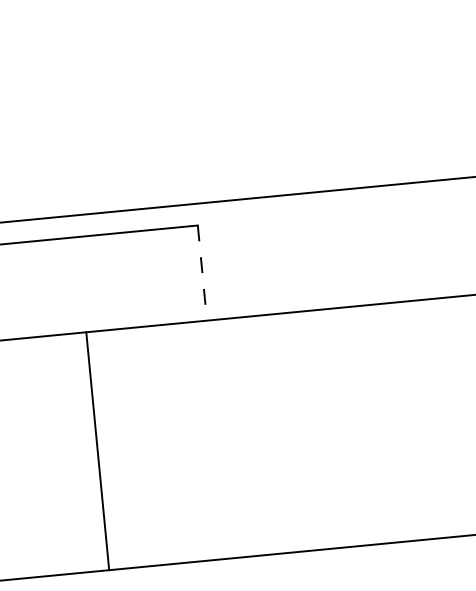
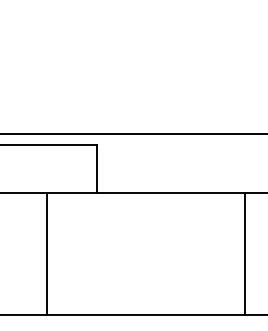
line: (202, 274) -> (96, 169), dashed -> solid
line: (98, 450) -> (47, 253), moved

